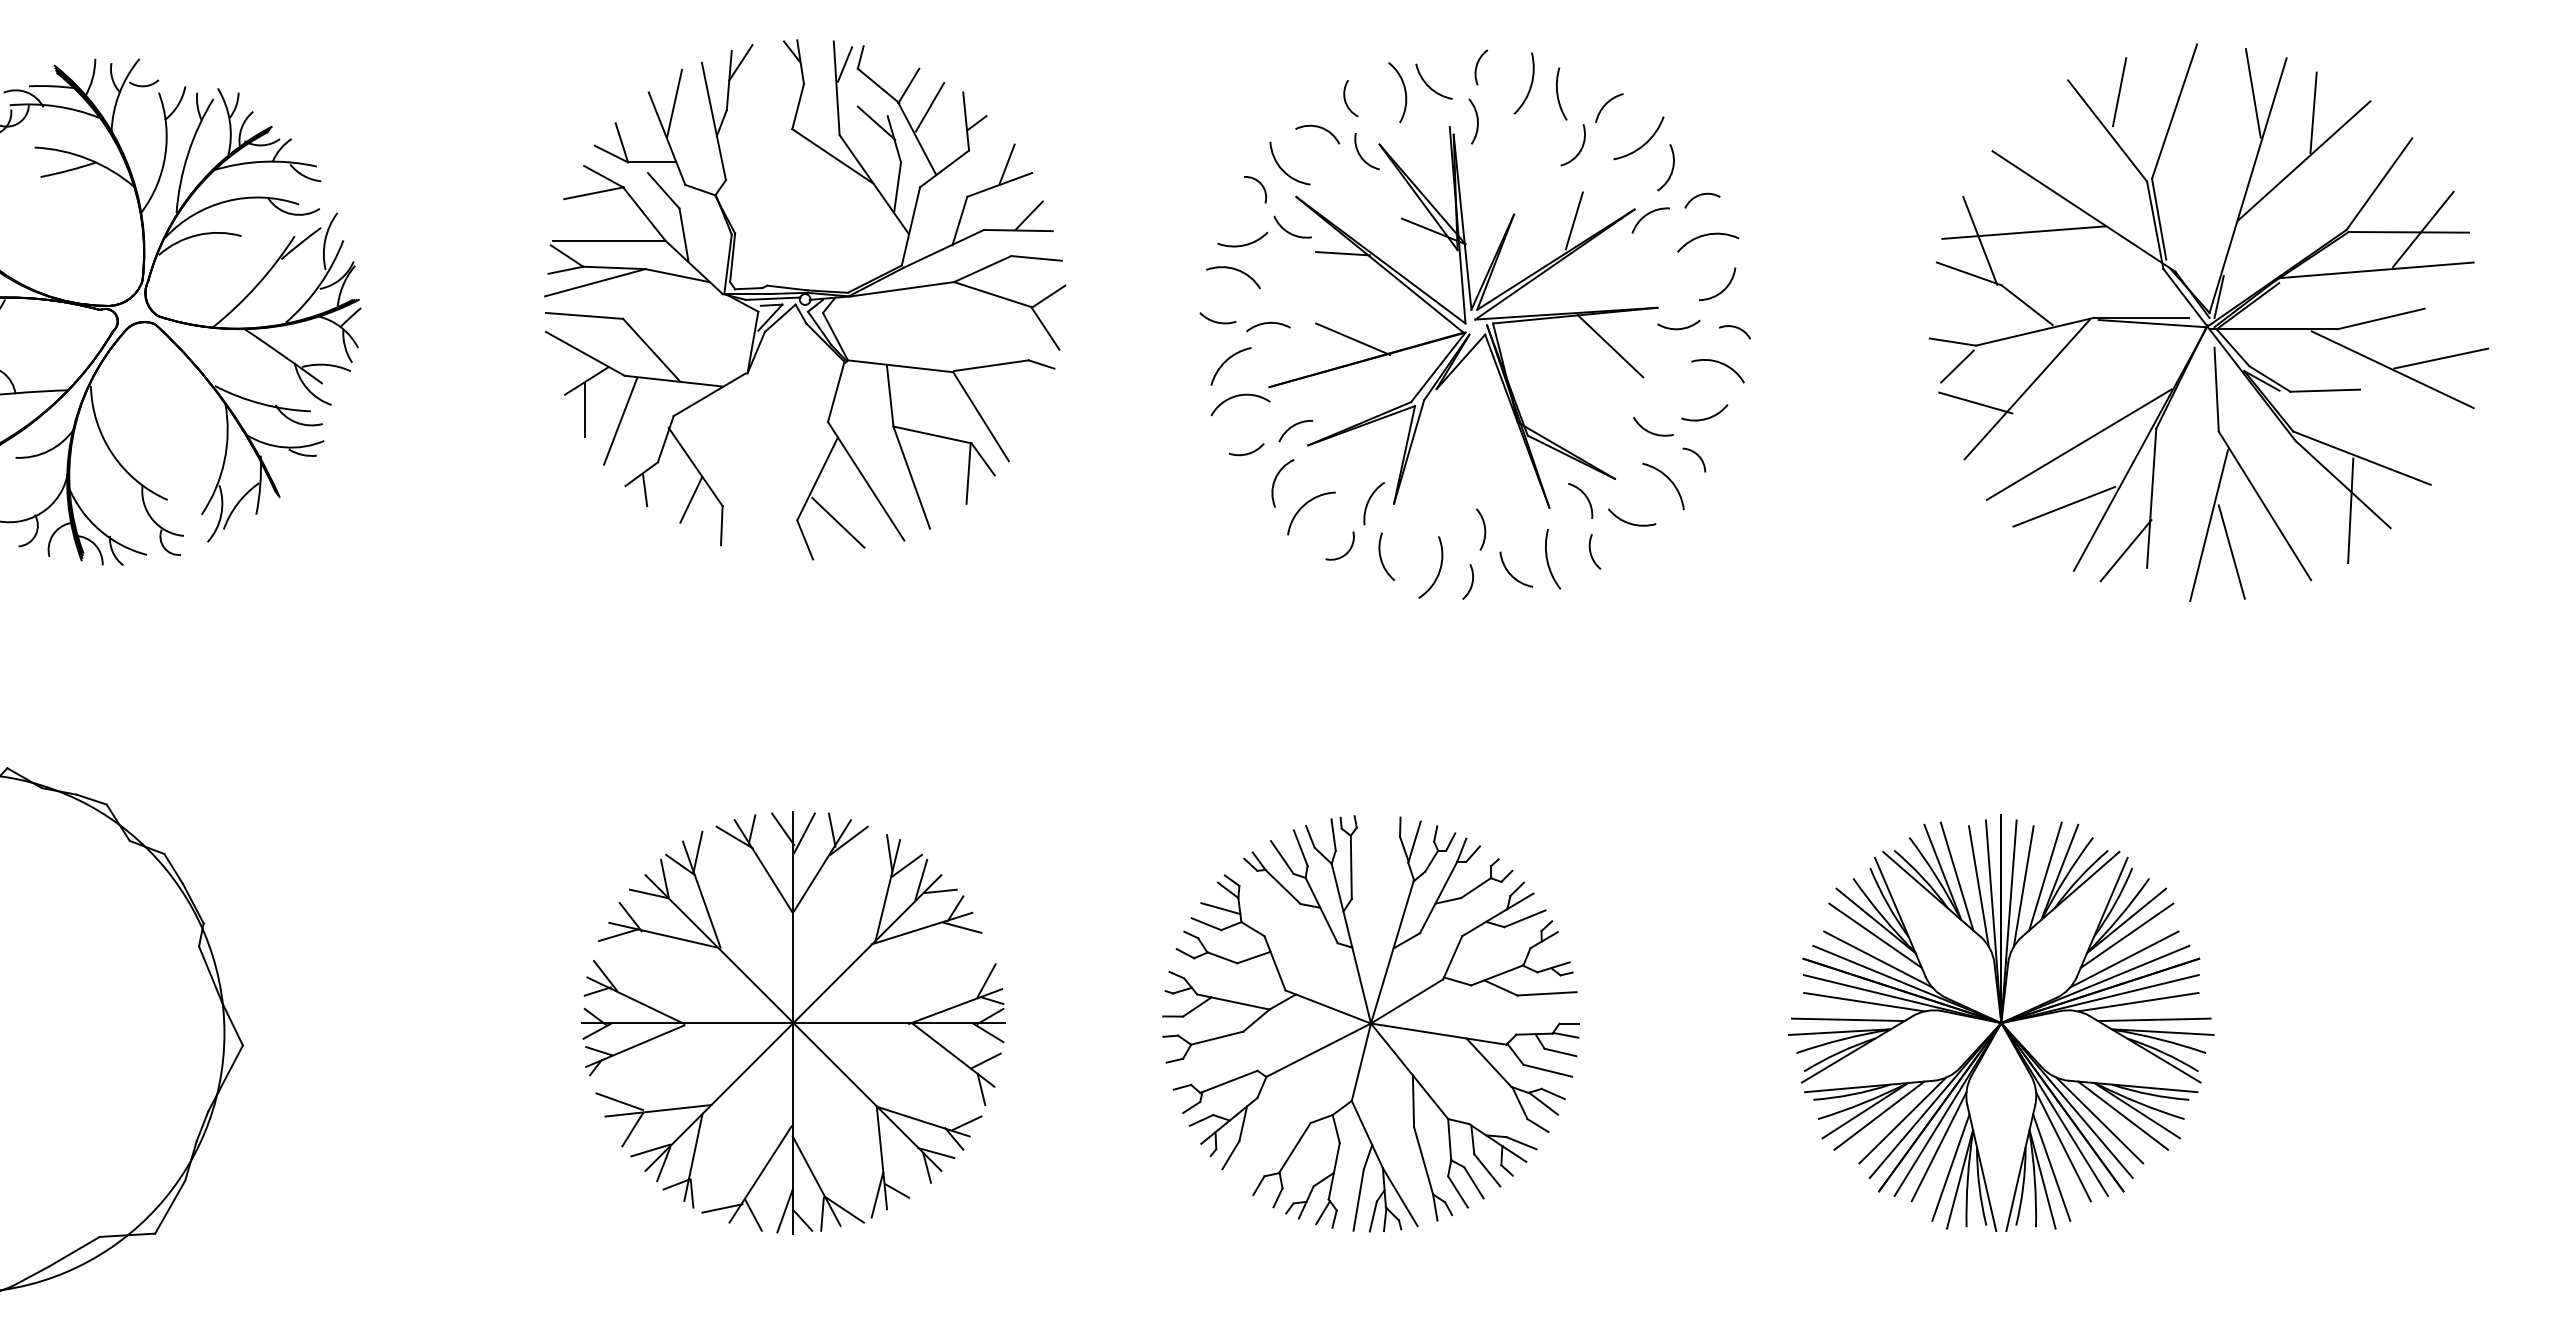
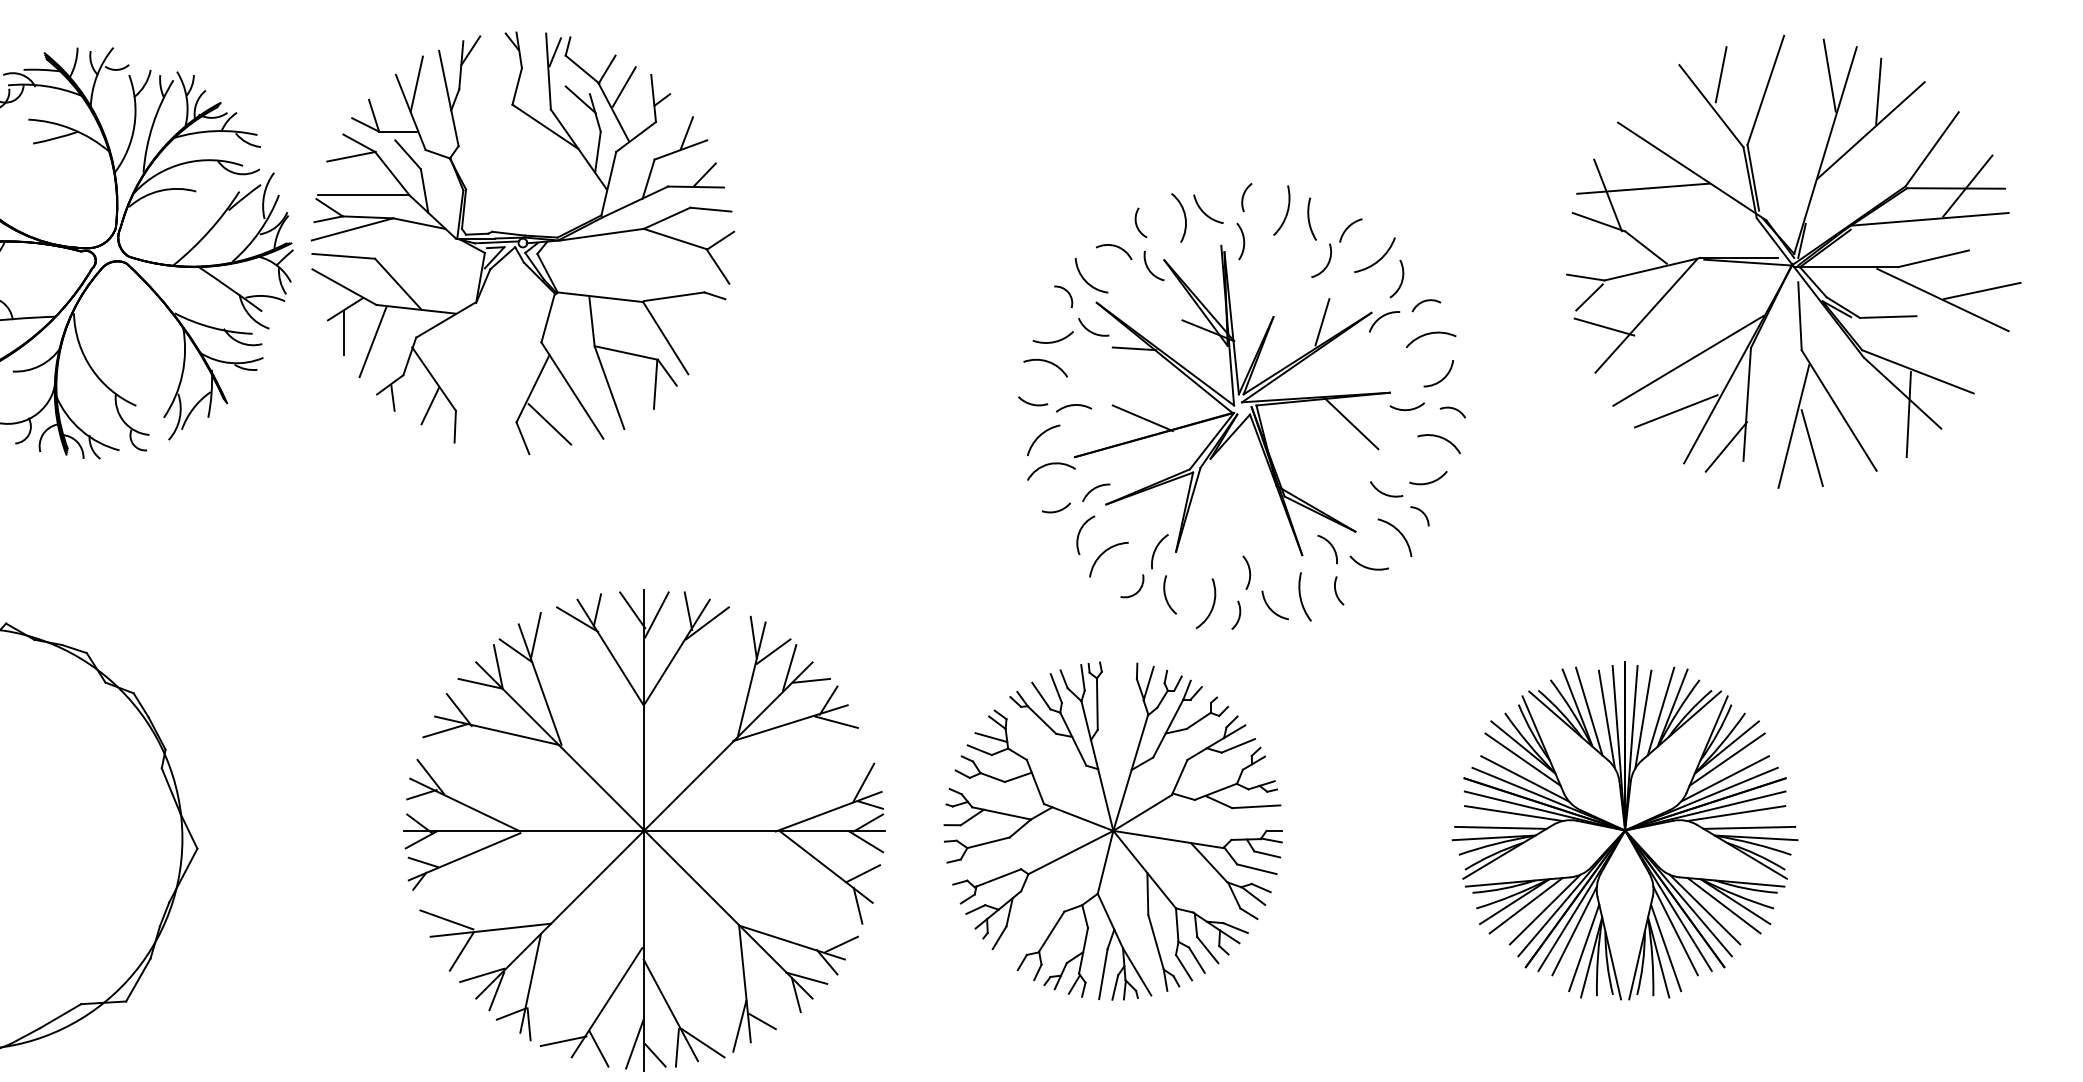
part: (804, 298) -> (522, 242), moved
part: (1474, 324) -> (1241, 406), moved
part: (793, 1023) -> (644, 830), size x1.4

